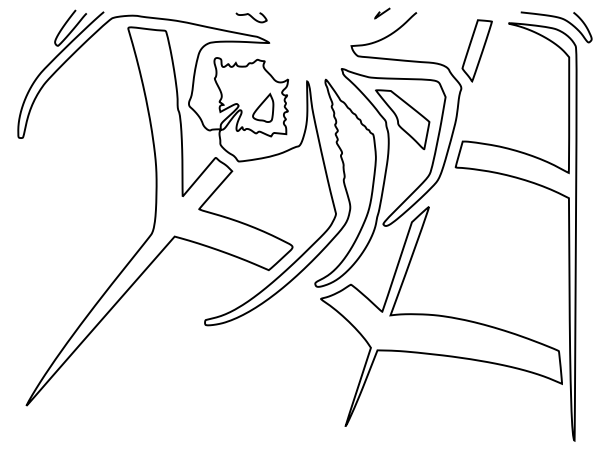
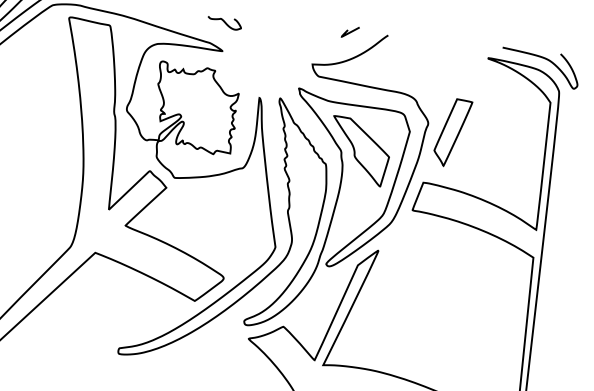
curve: (251, 17) -> (224, 23), moved
part: (476, 50) -> (451, 132), moved
part: (263, 107) -> (208, 121), removed

